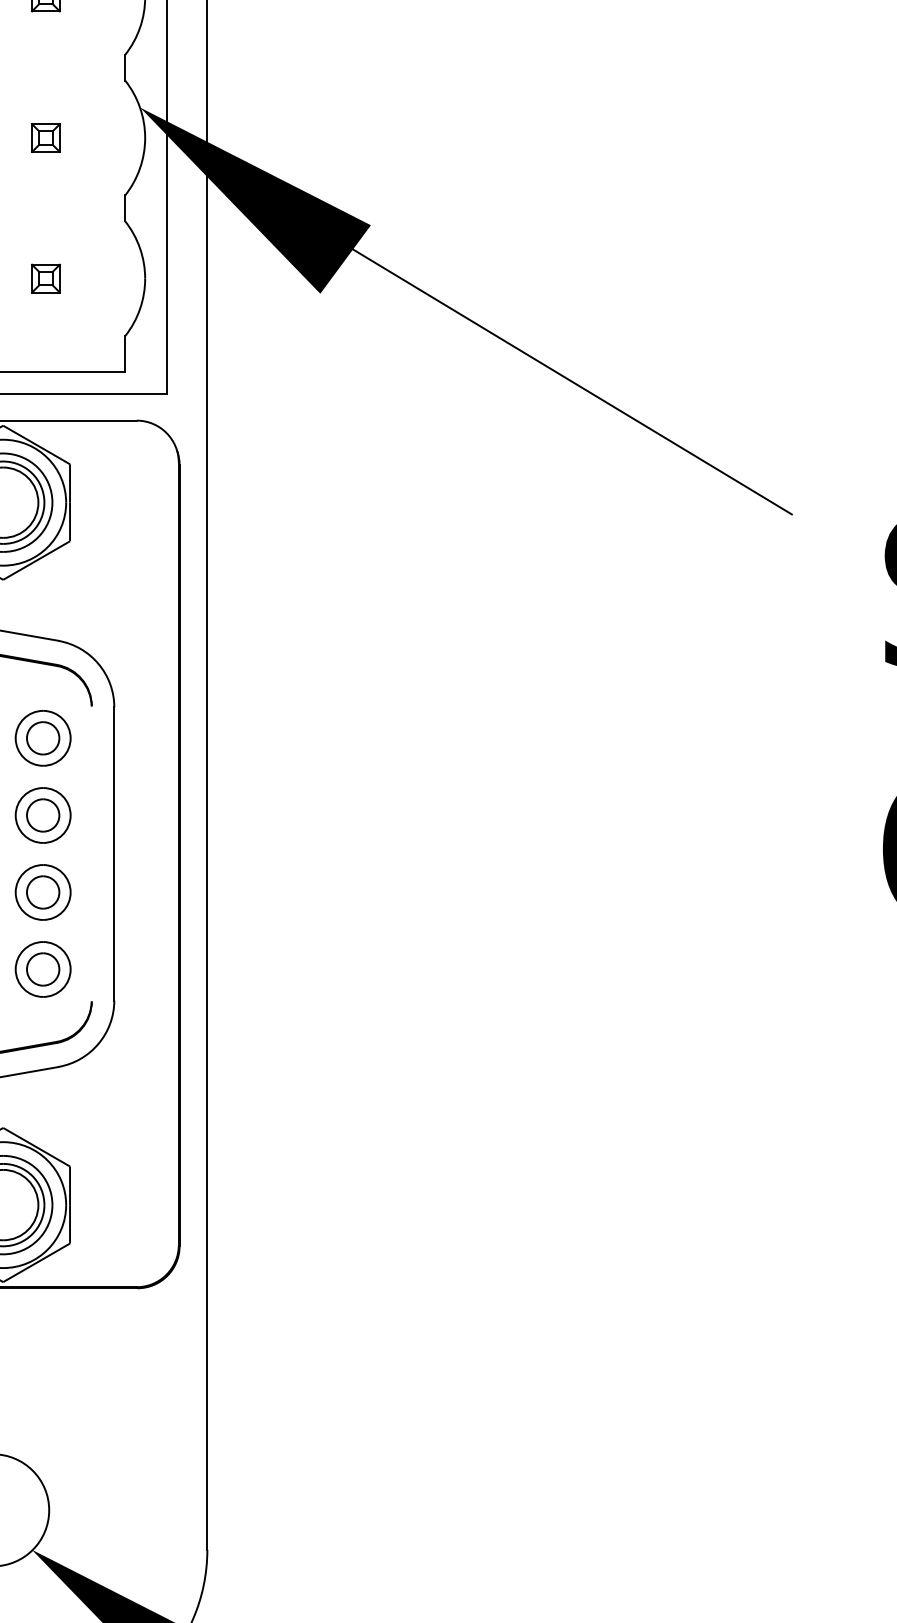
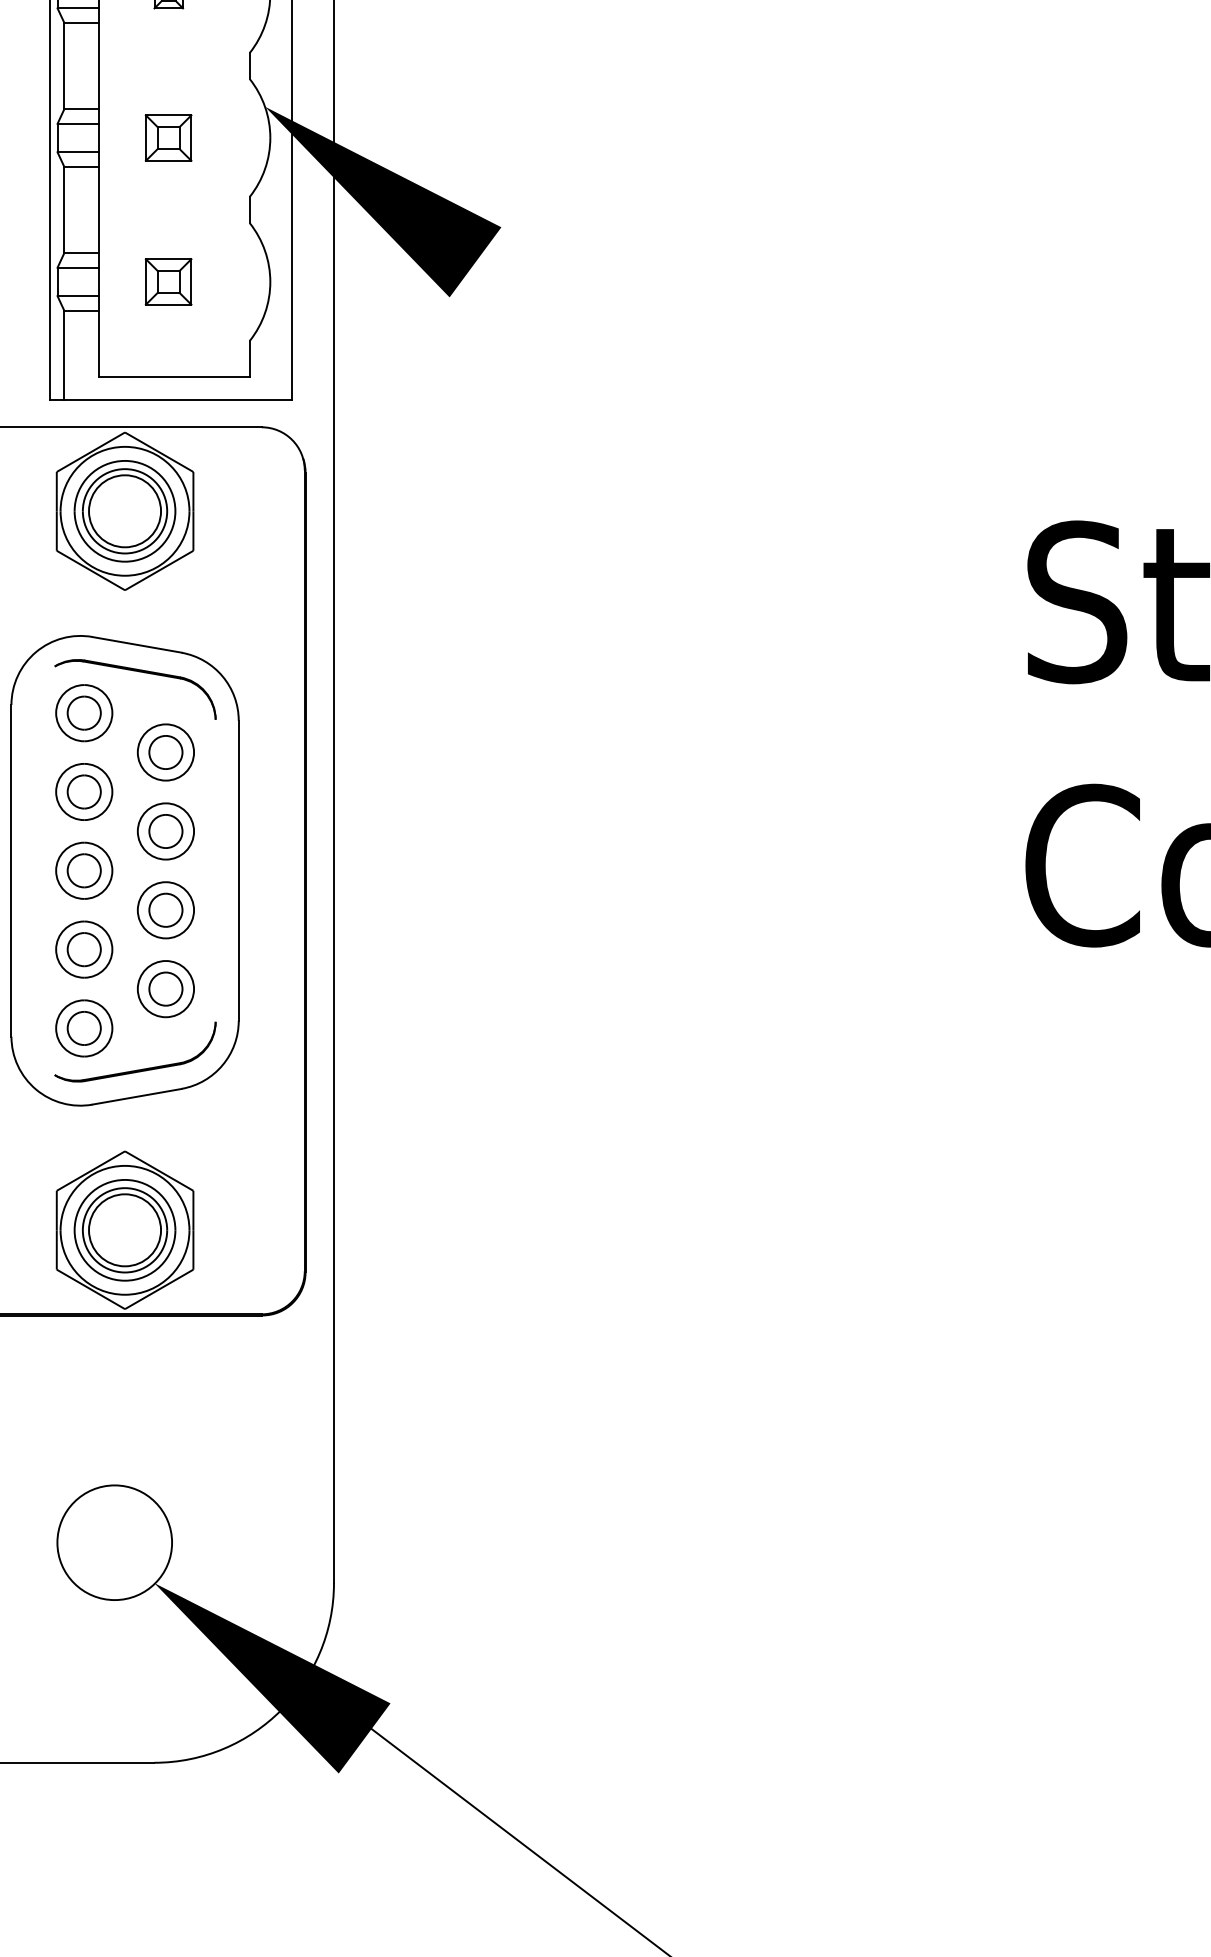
part: (45, 137) -> (168, 137), size x1.6
part: (45, 278) -> (168, 281), size x1.6
line: (568, 379) -> (703, 385), removed

